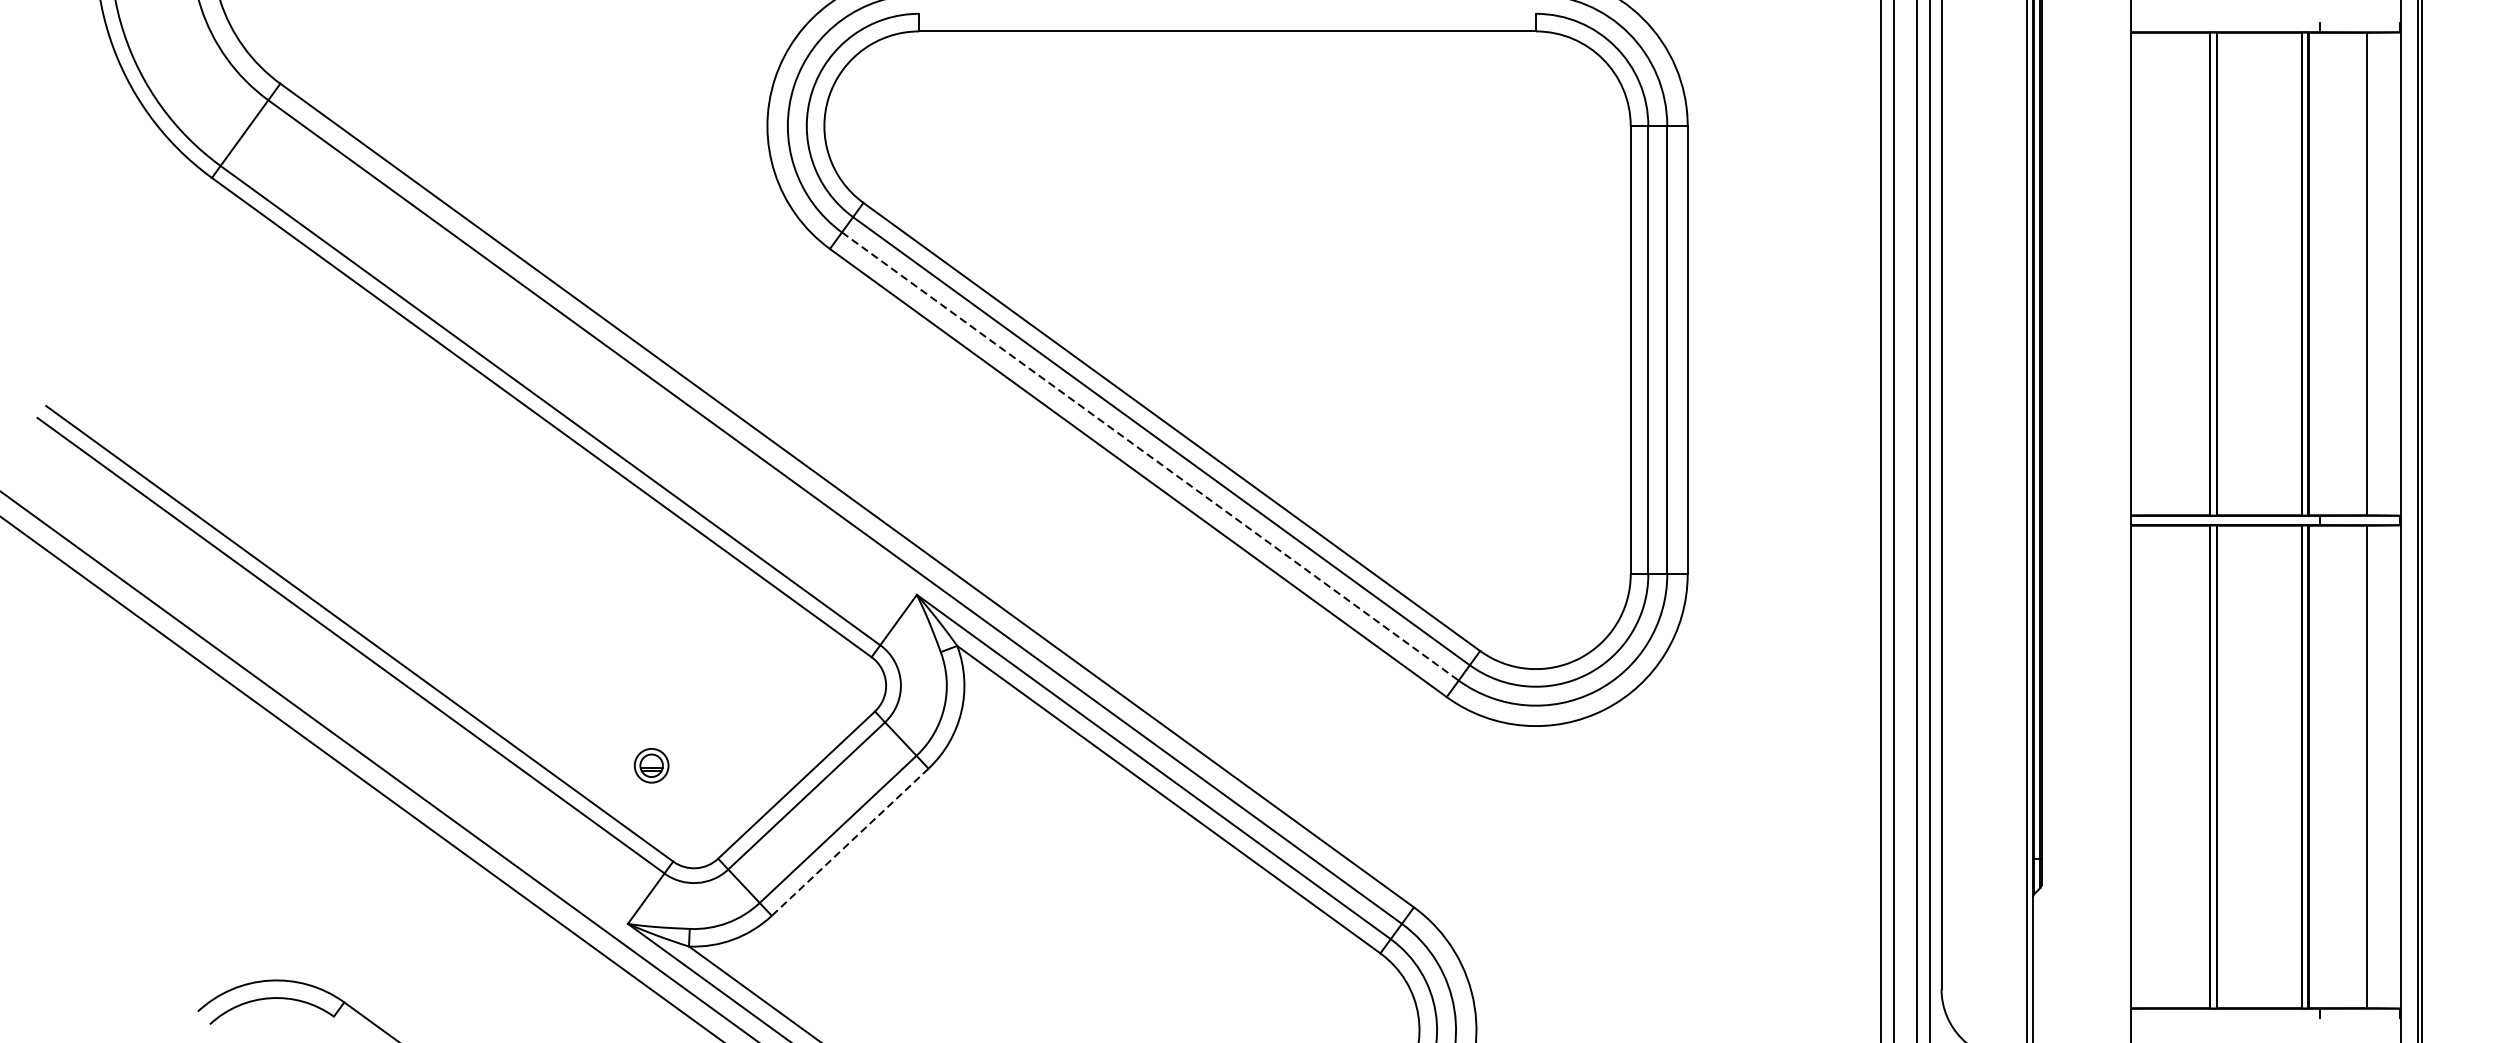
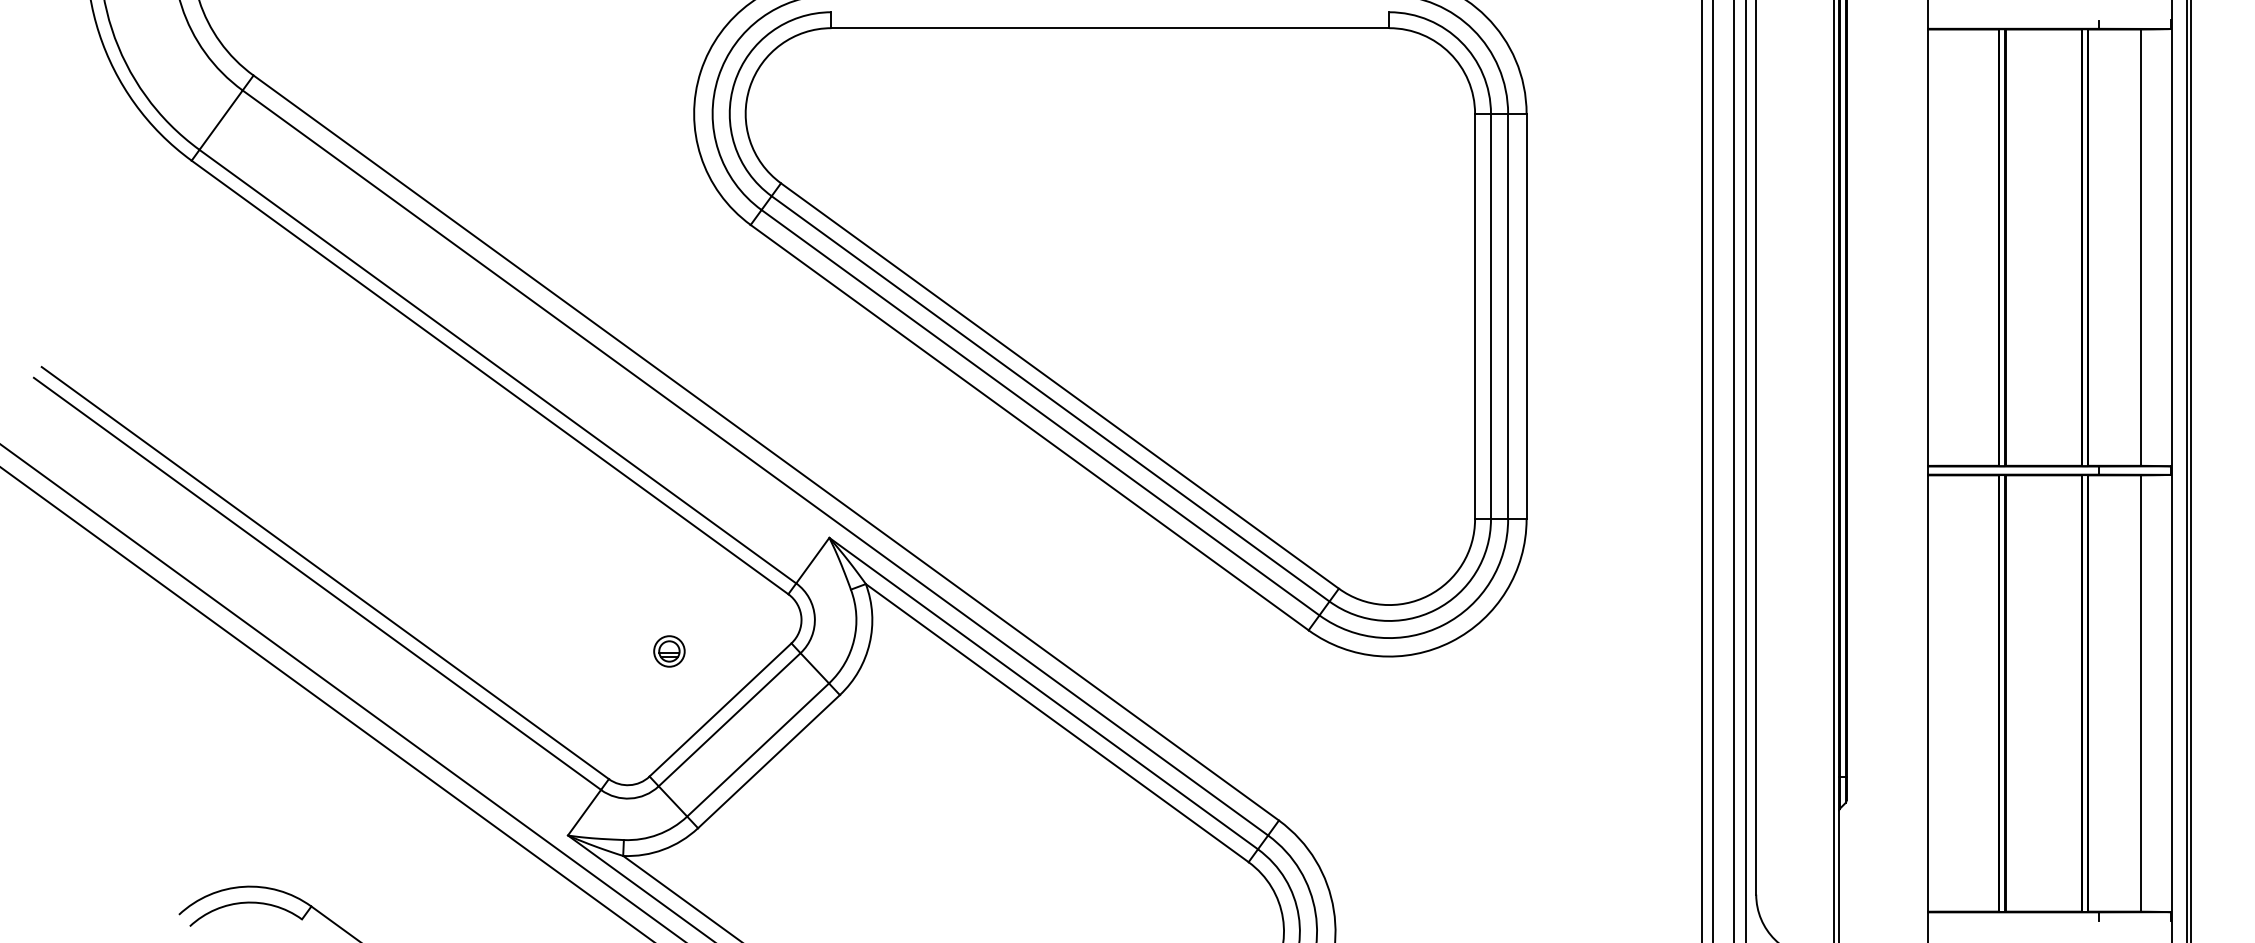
line: (1150, 456) -> (1040, 412), dashed -> solid
part: (651, 765) -> (669, 651), moved
line: (849, 843) -> (768, 762), dashed -> solid

